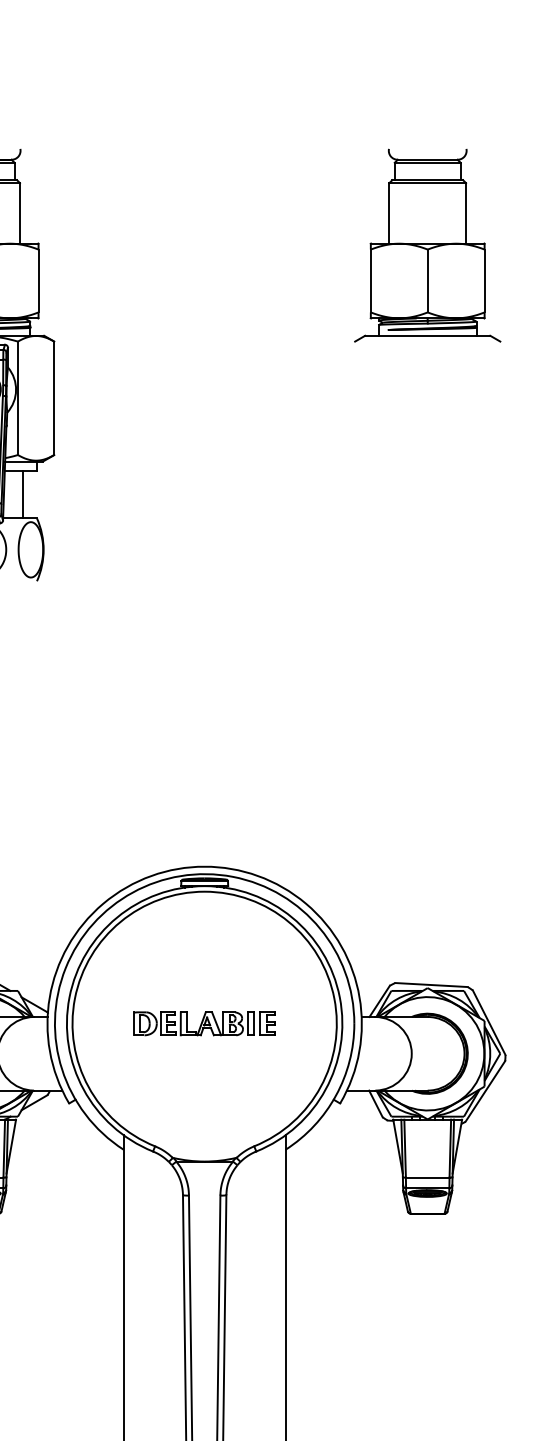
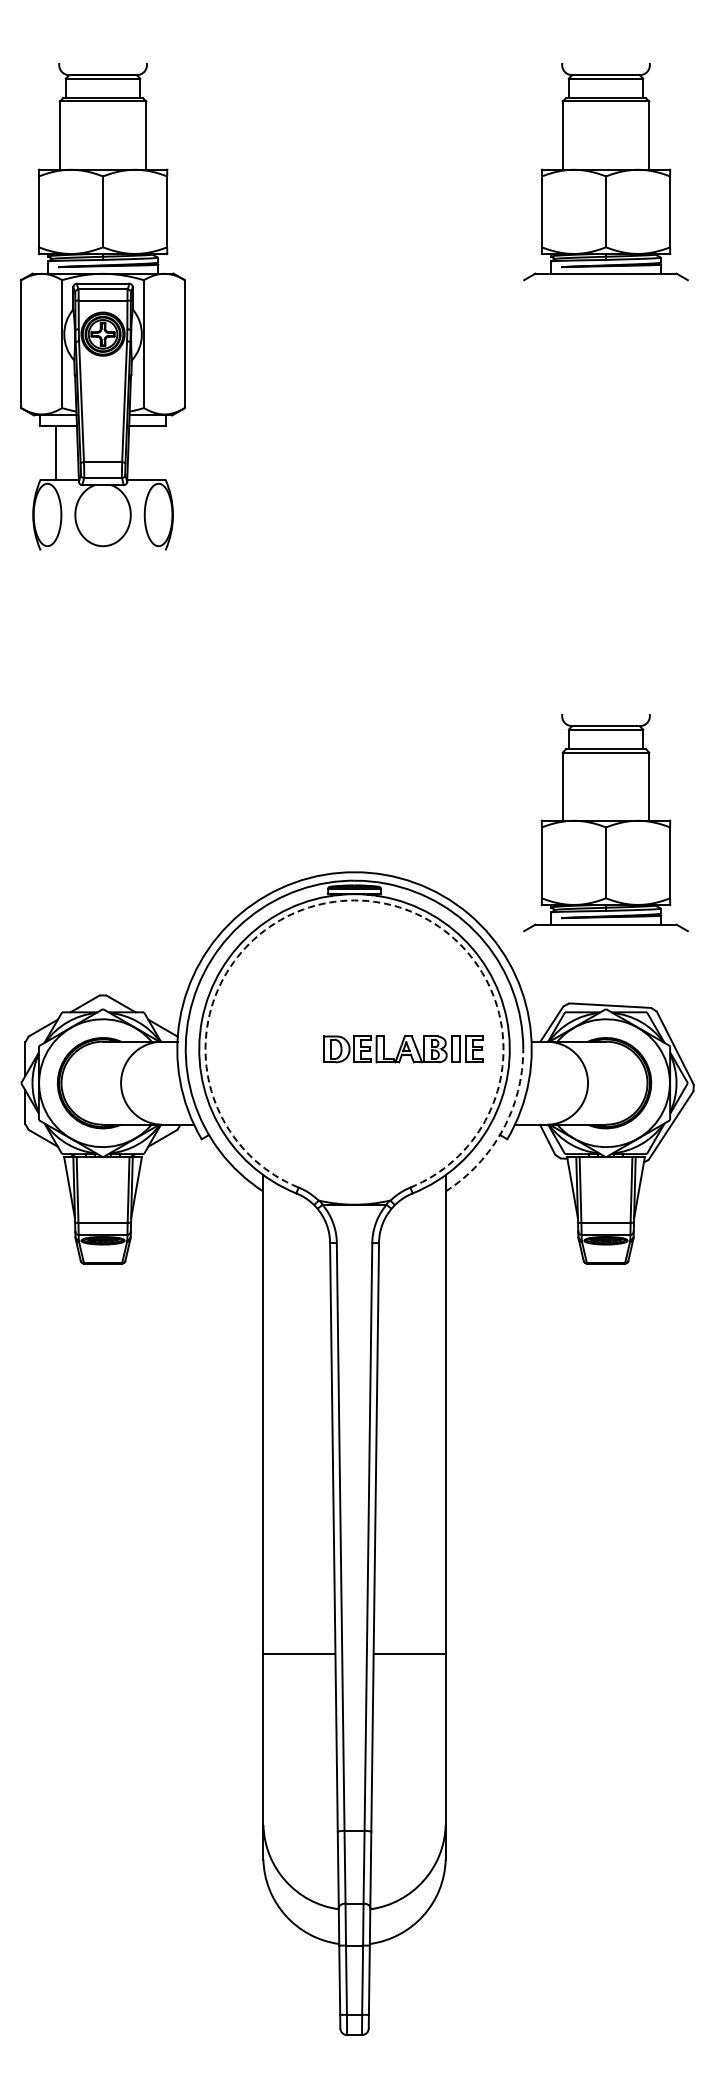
line: (23, 494) -> (150, 452), removed
part: (427, 822) -> (605, 822), added
arc: (204, 891) -> (354, 900), solid -> dashed
part: (204, 1023) -> (403, 1049), moved
arc: (335, 1095) -> (502, 1130), solid -> dashed

